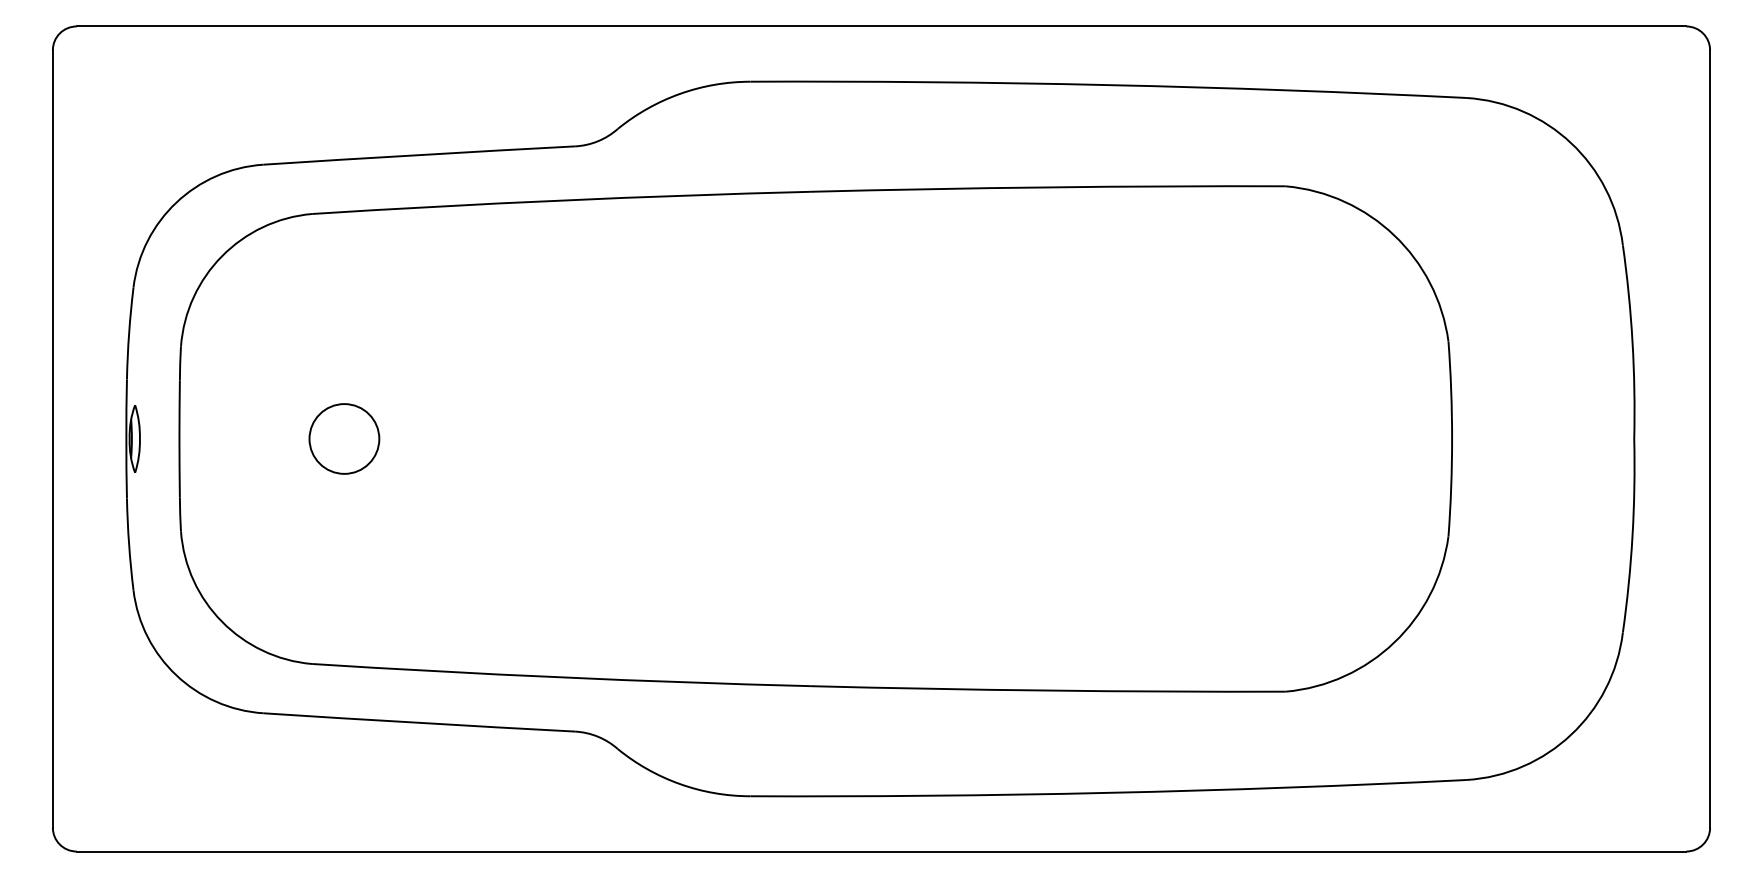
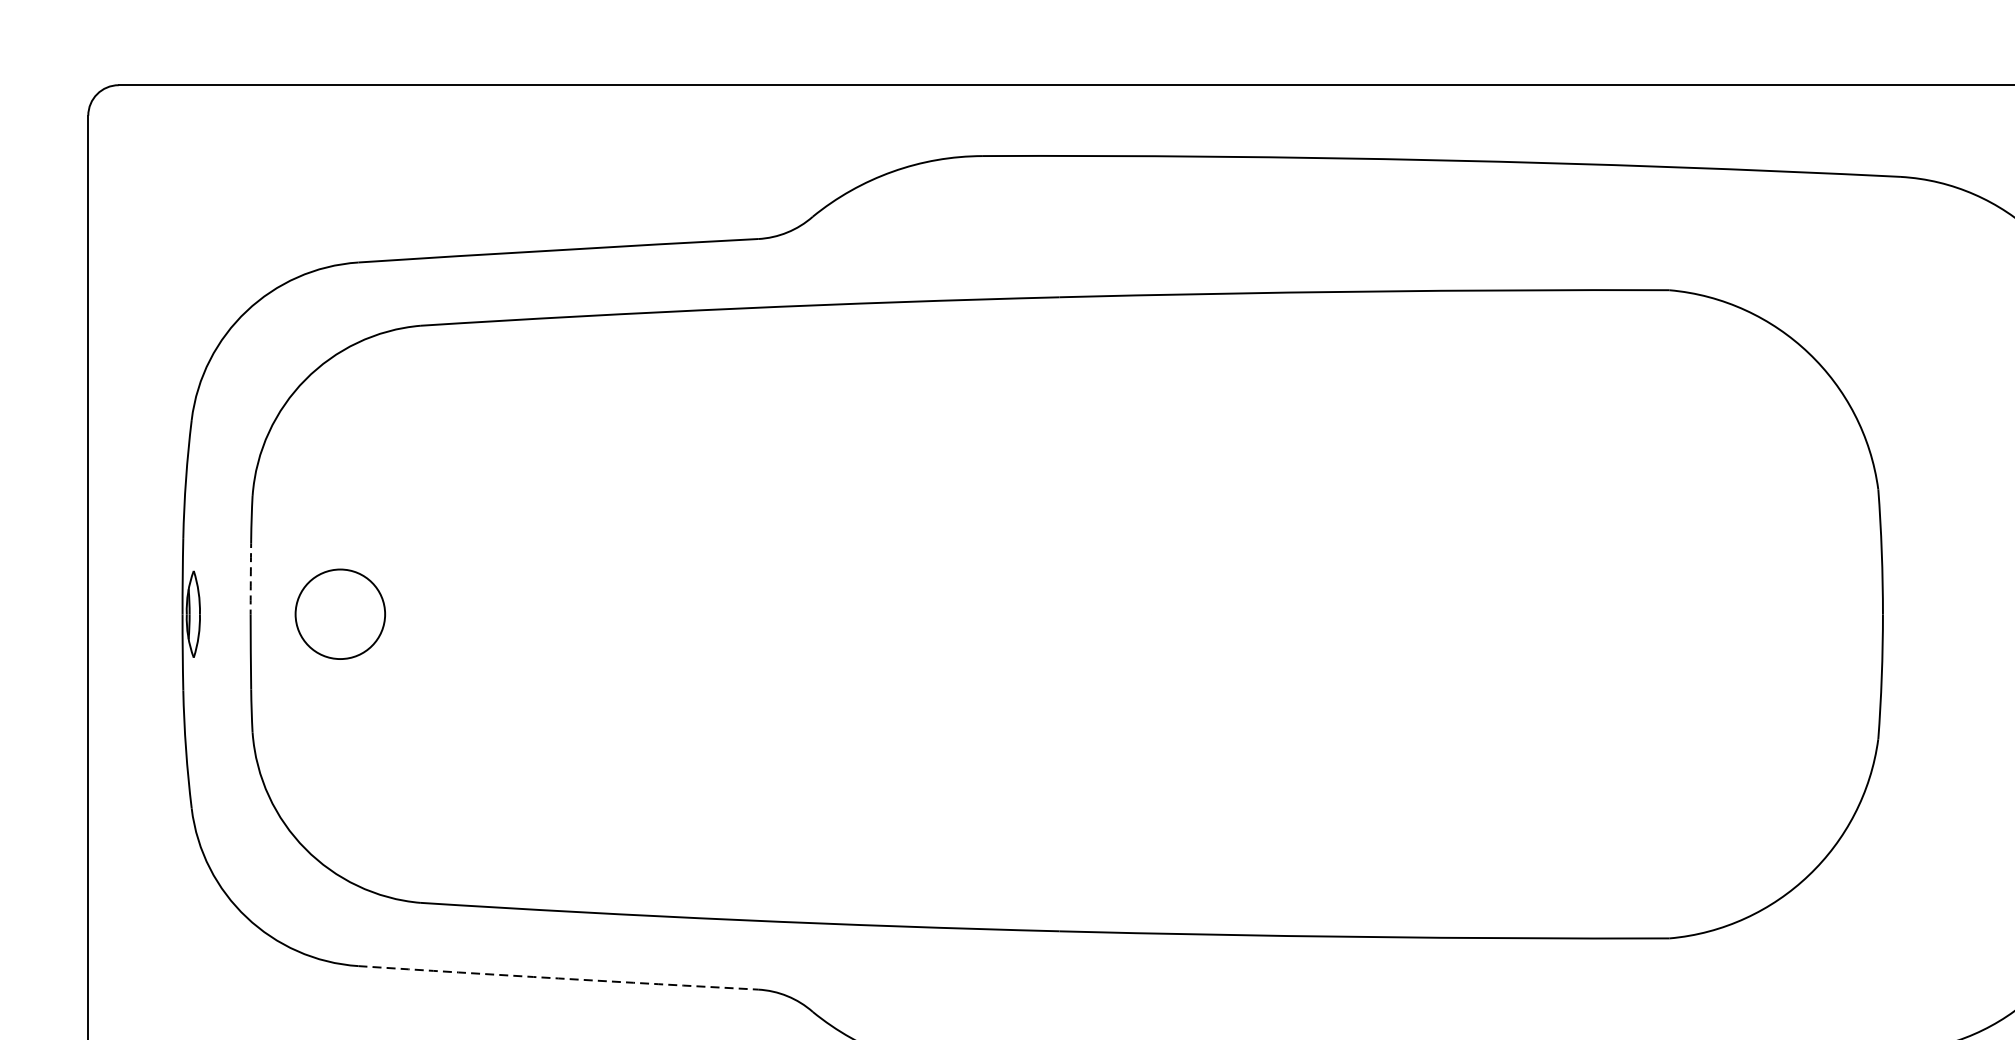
arc: (179, 409) -> (250, 576), solid -> dashed
circle: (344, 438) -> (340, 613), moved
arc: (419, 722) -> (558, 977), solid -> dashed

